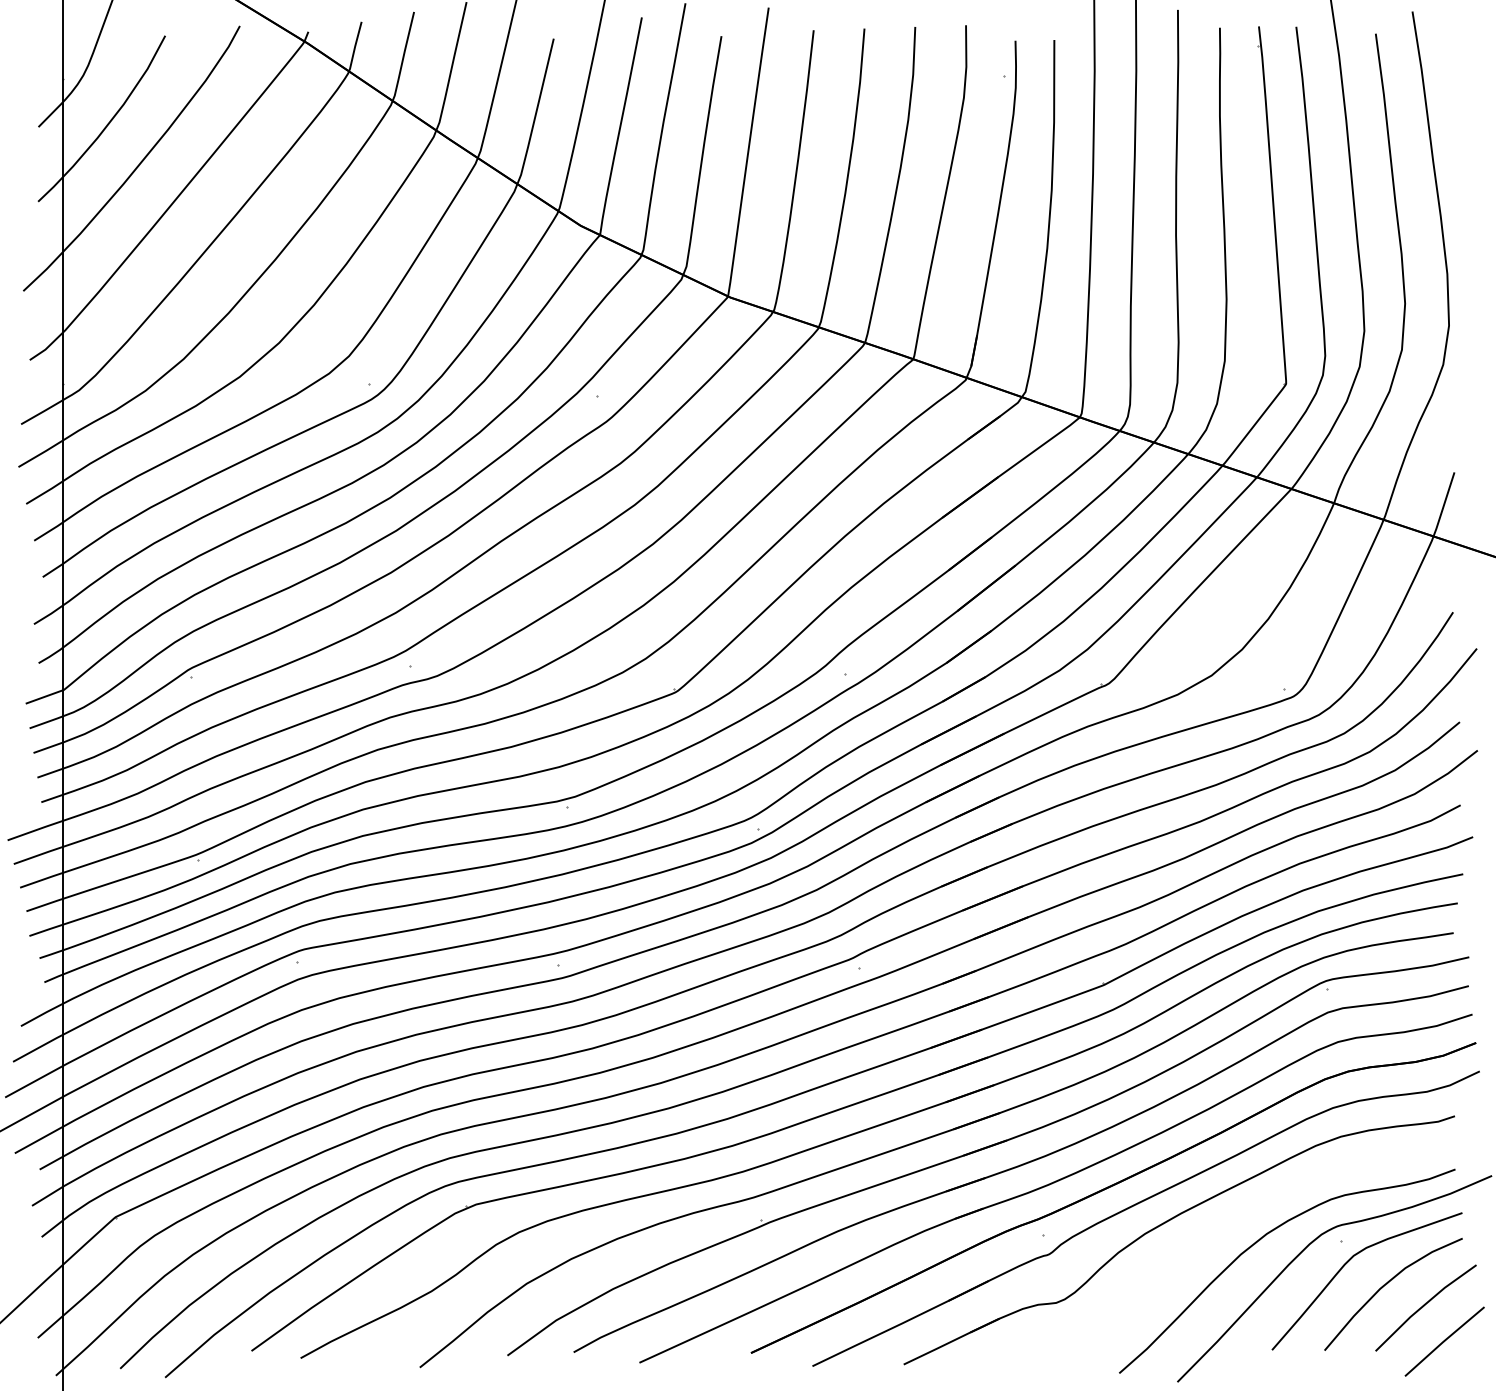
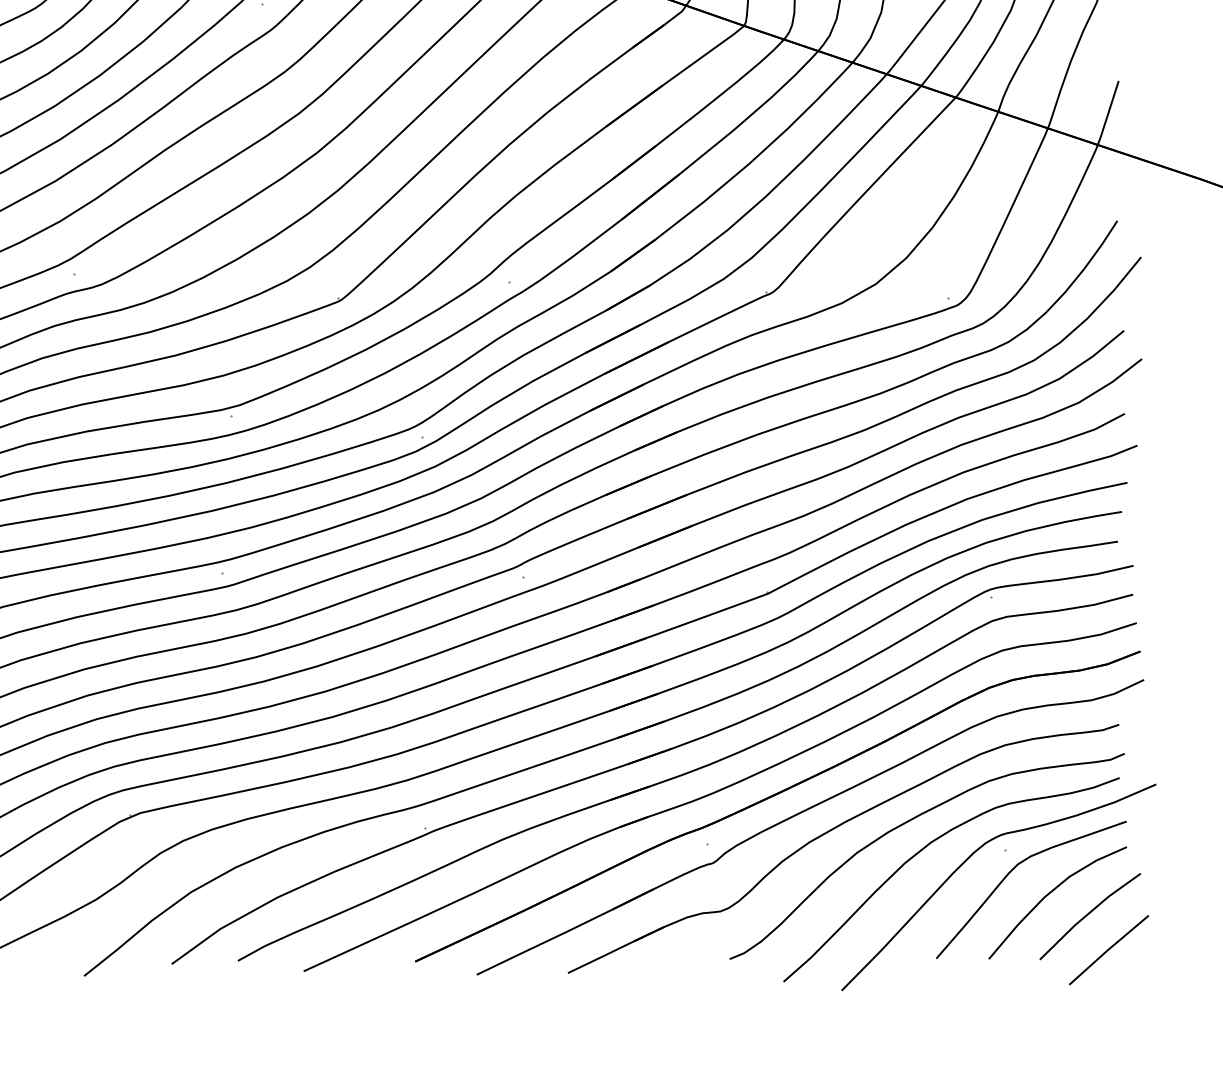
curve: (1243, 1214) -> (907, 823), added

